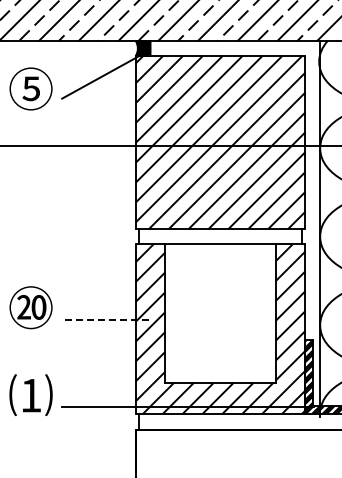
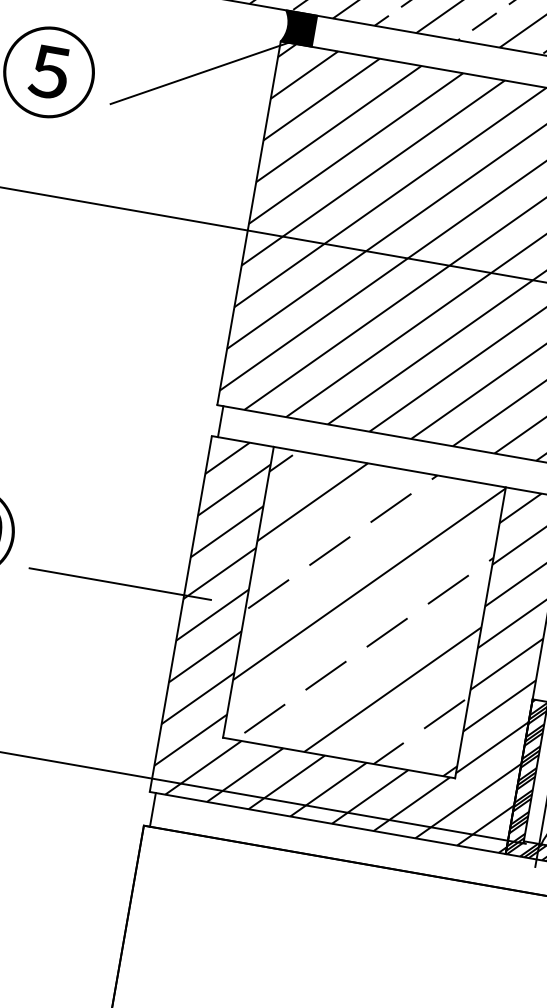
hatch: (220, 313) -> (364, 612), added
line: (104, 319) -> (118, 582), dashed -> solid

